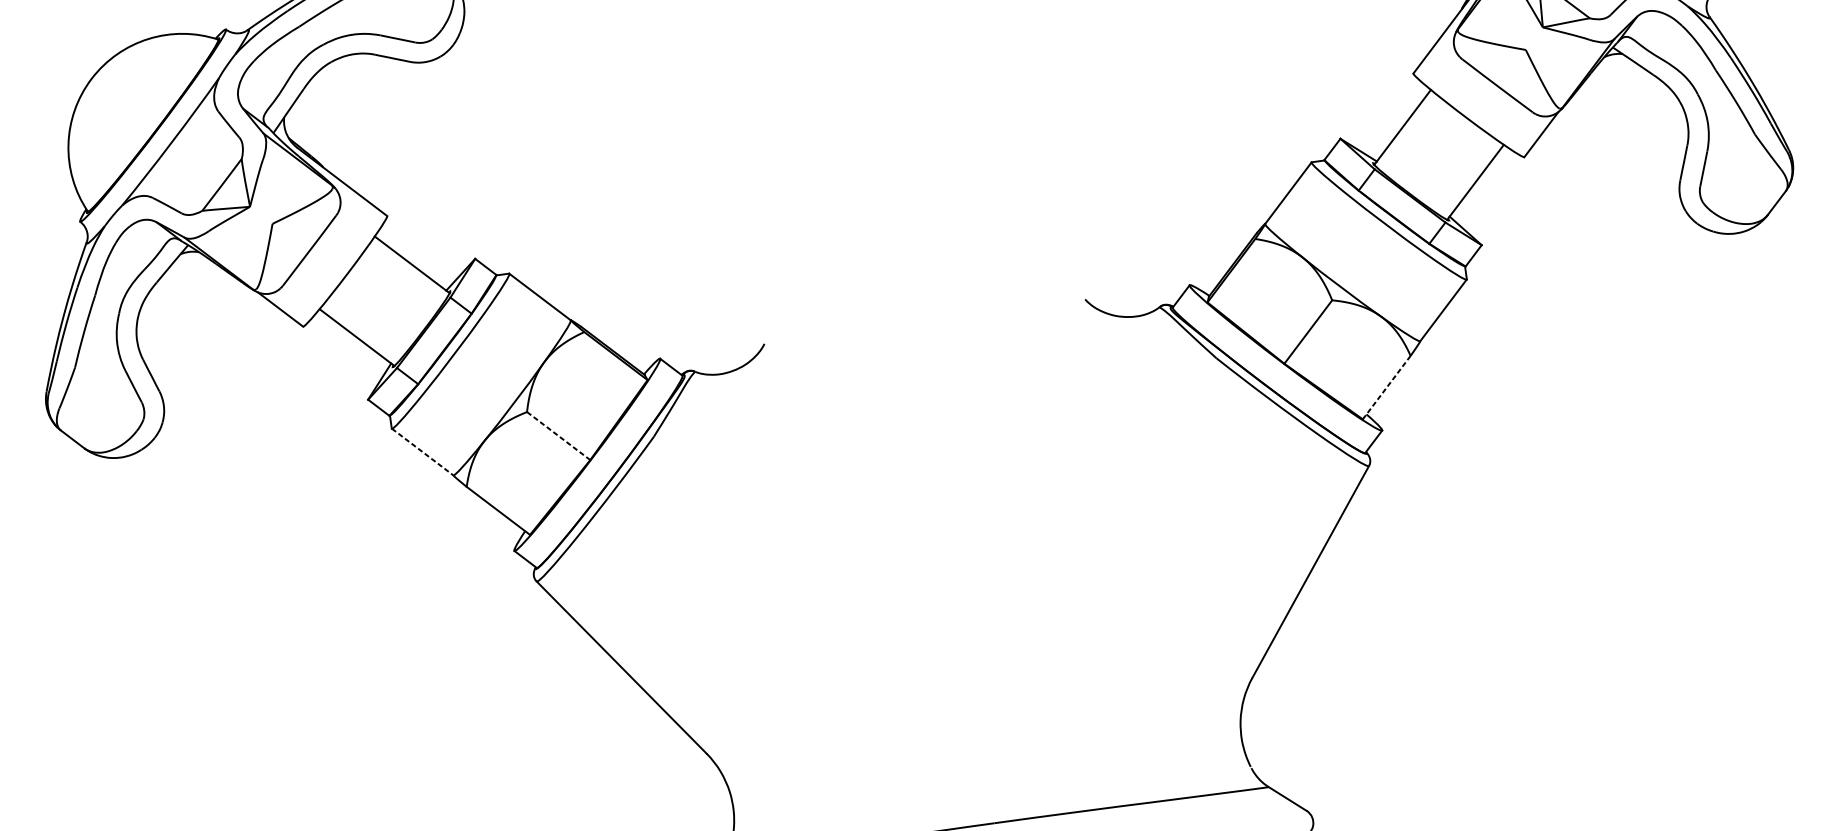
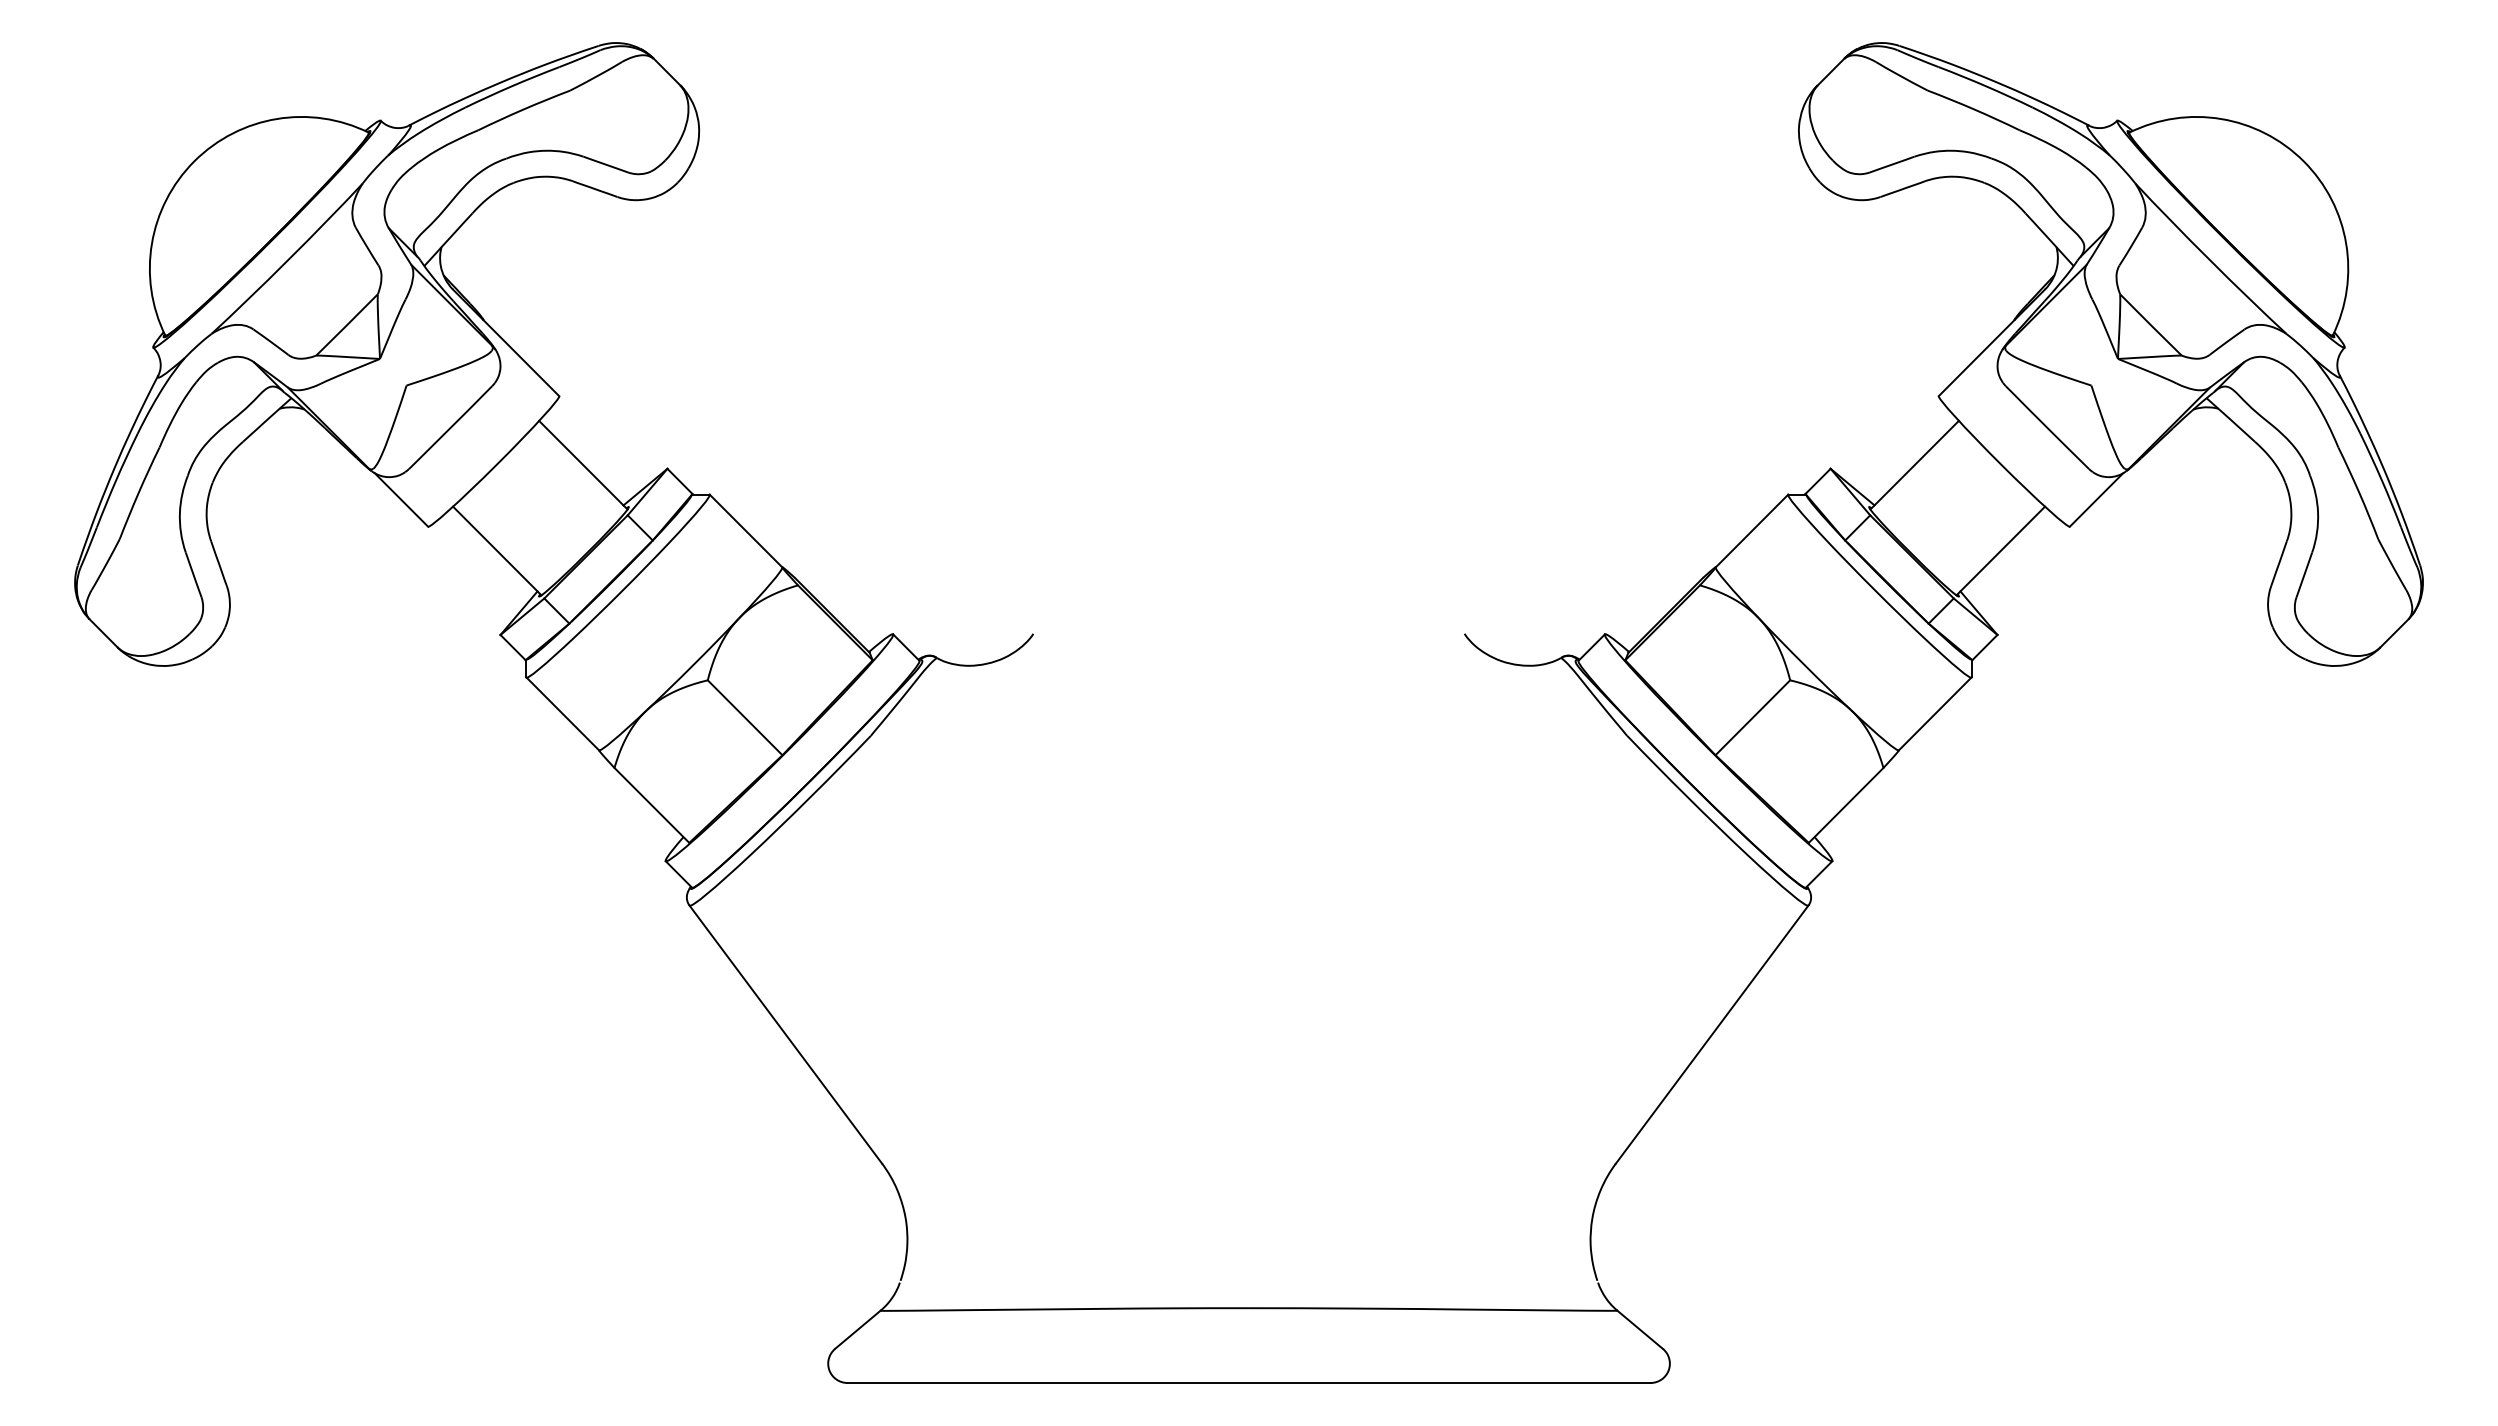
line: (1387, 387) -> (1846, 805), dashed -> solid
line: (558, 435) -> (745, 717), dashed -> solid
line: (423, 452) -> (563, 714), dashed -> solid

